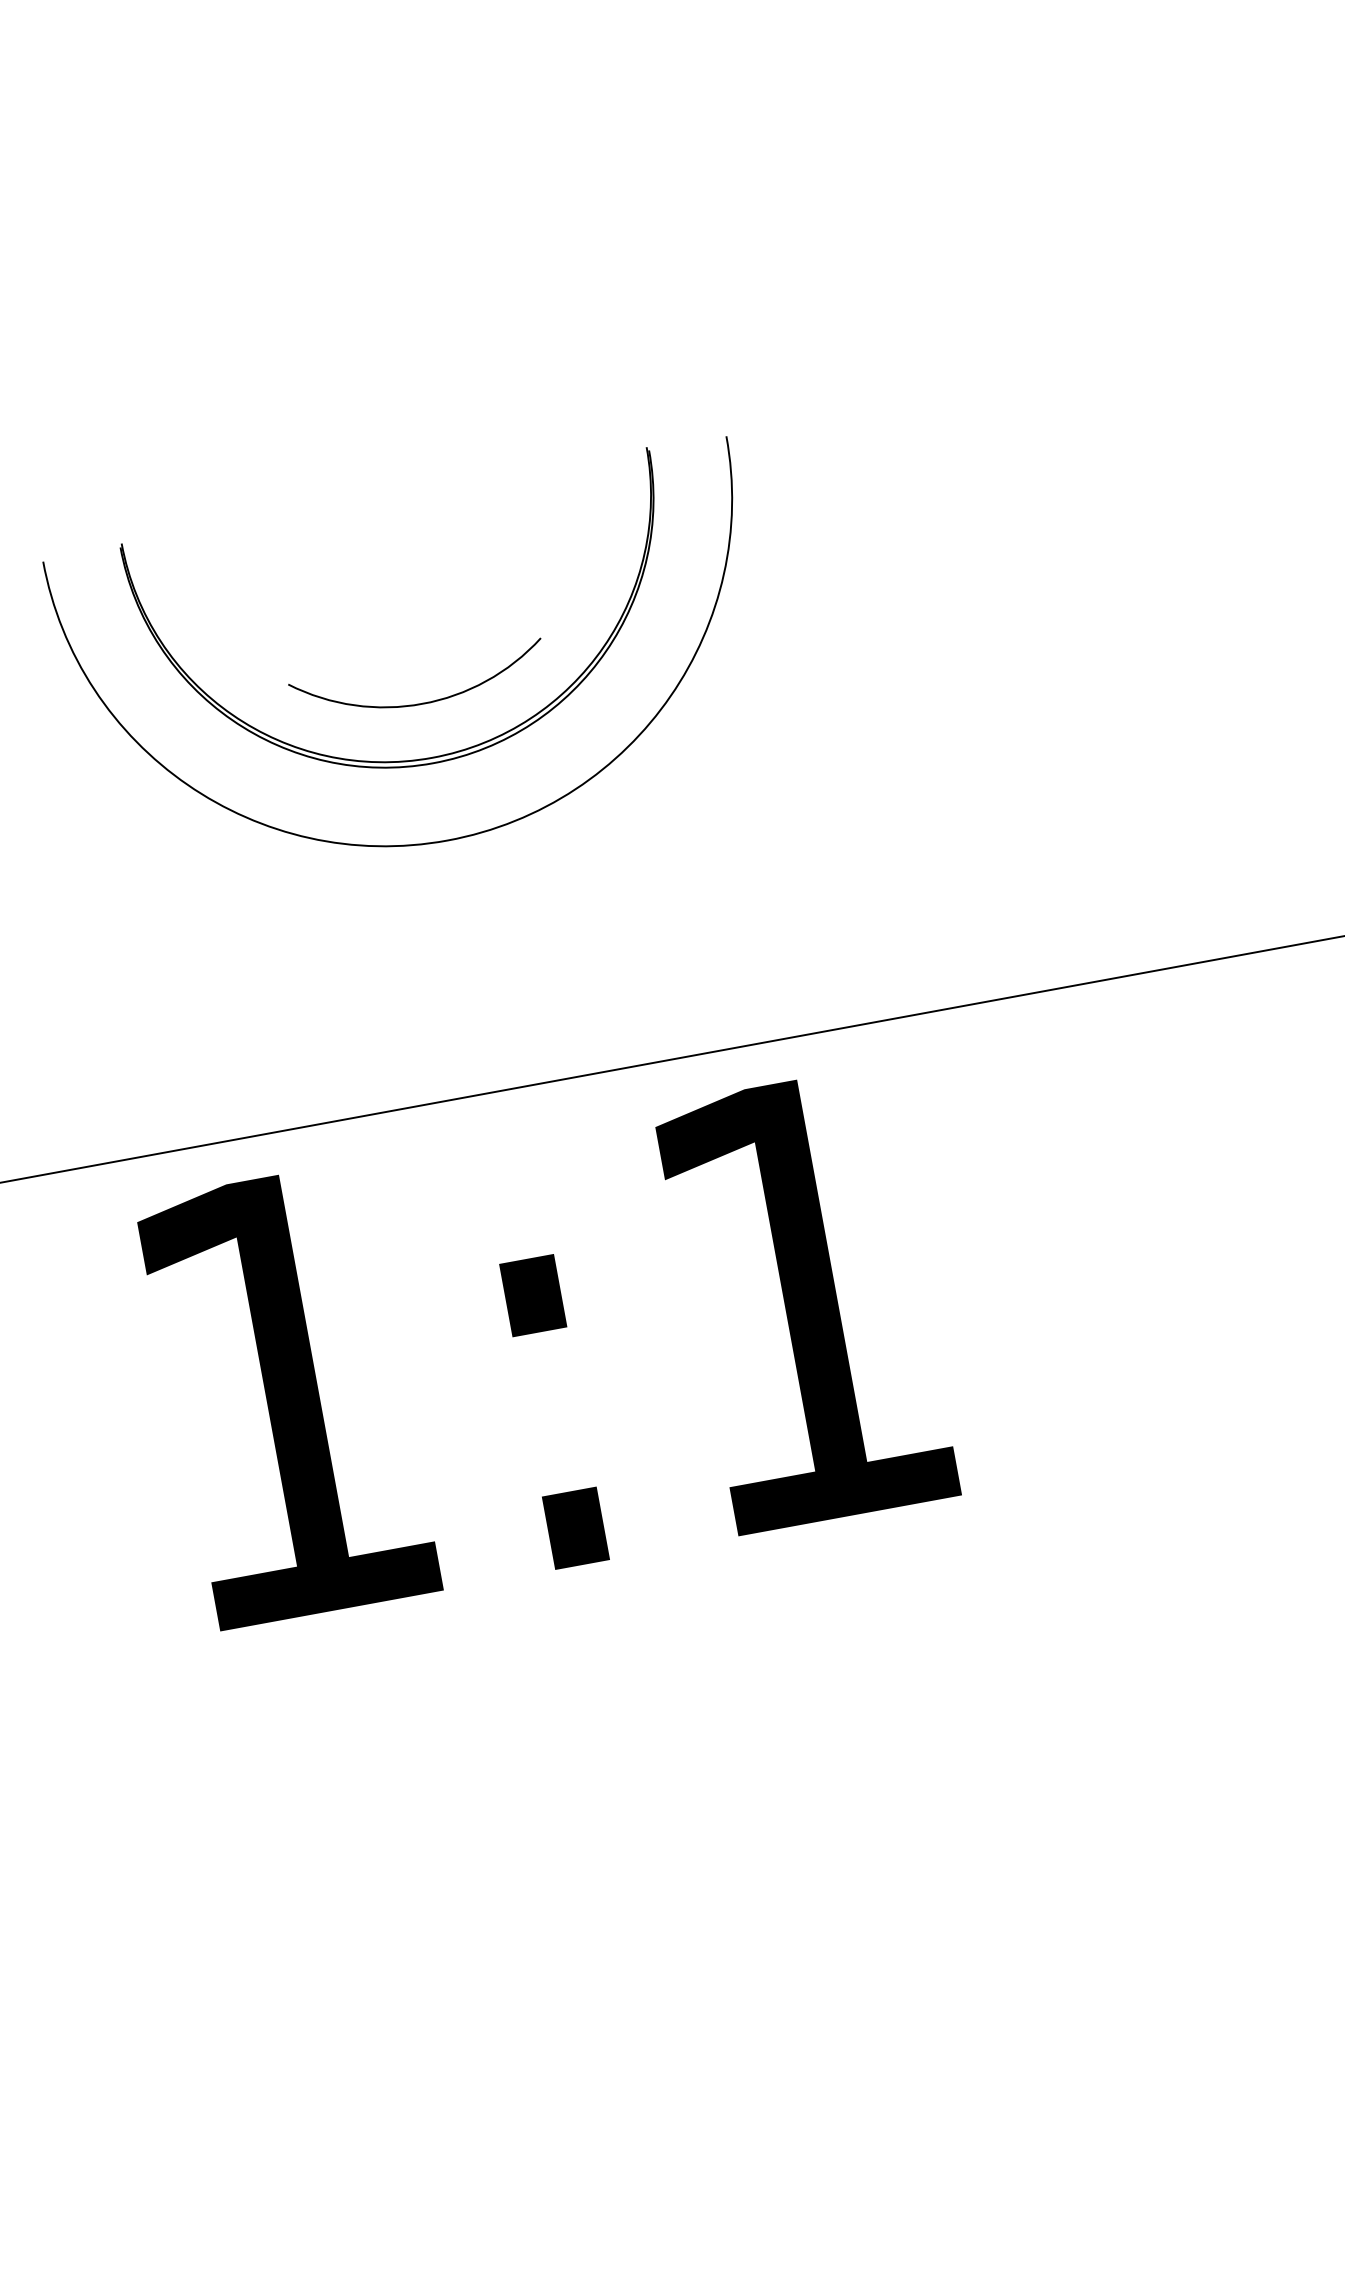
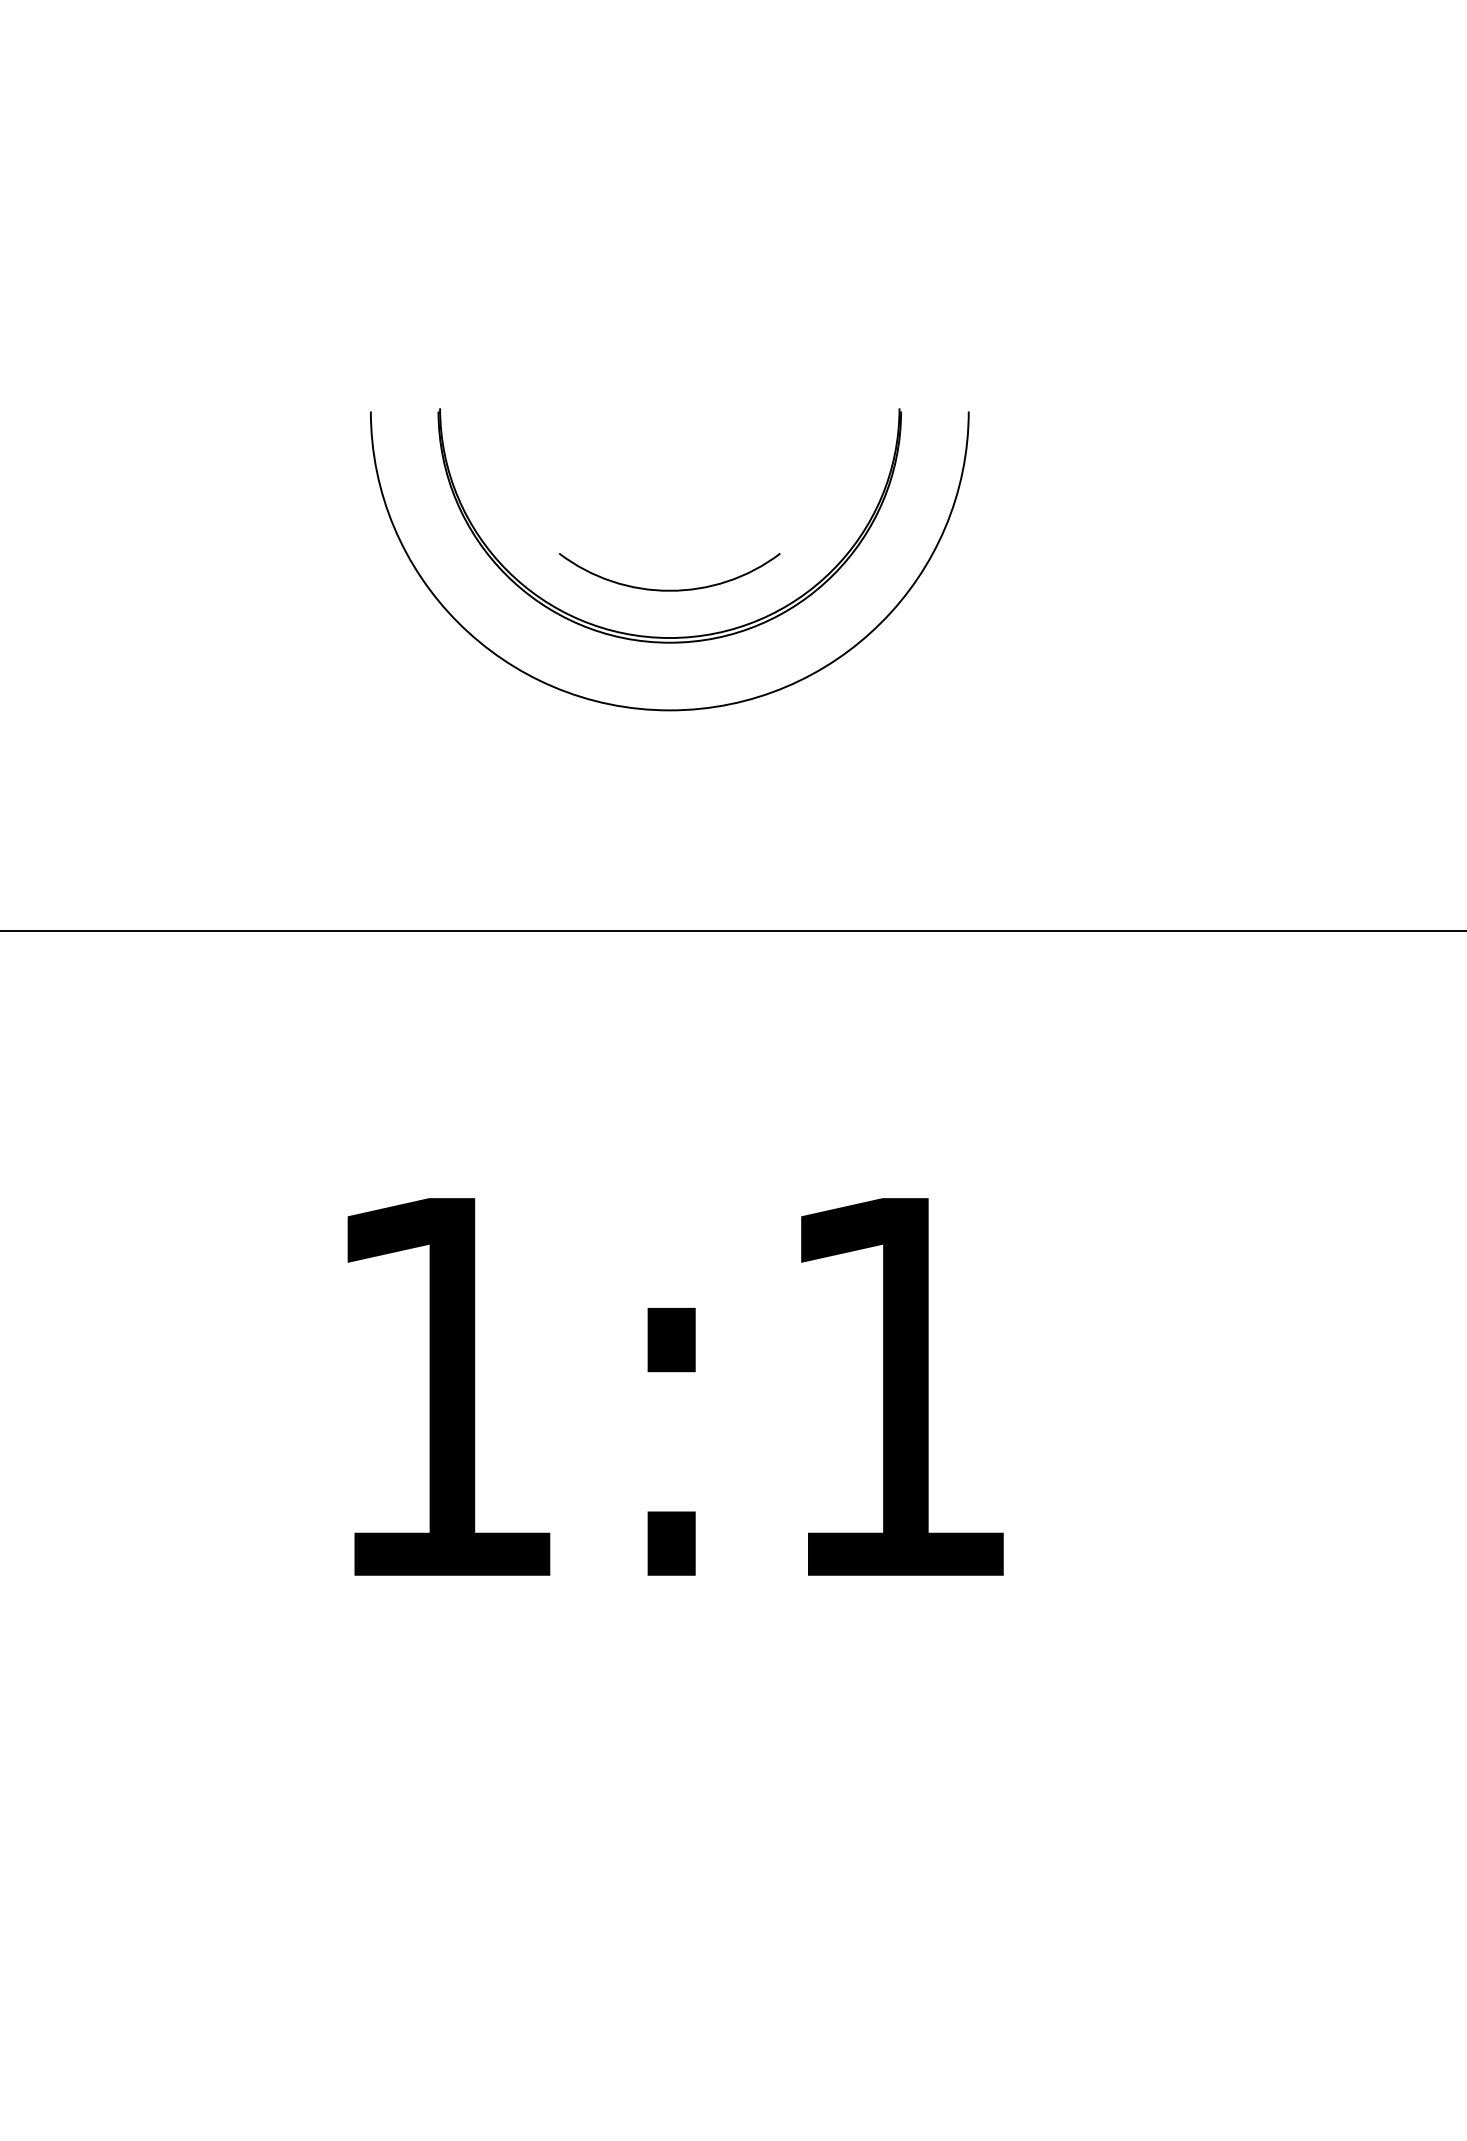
text: (547, 1347) -> (675, 1386), moved

